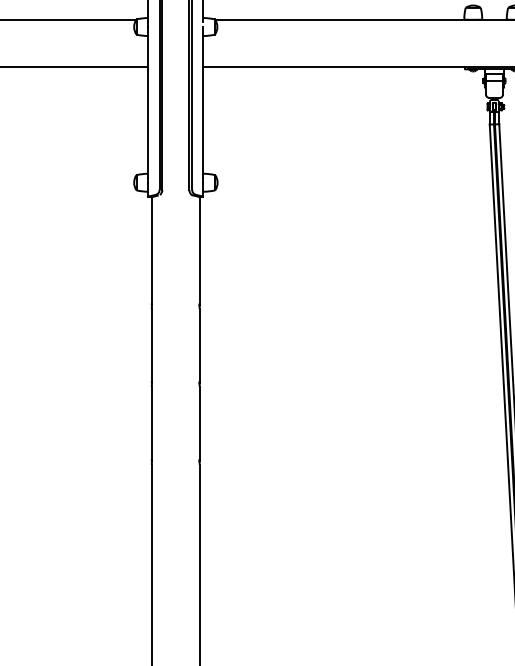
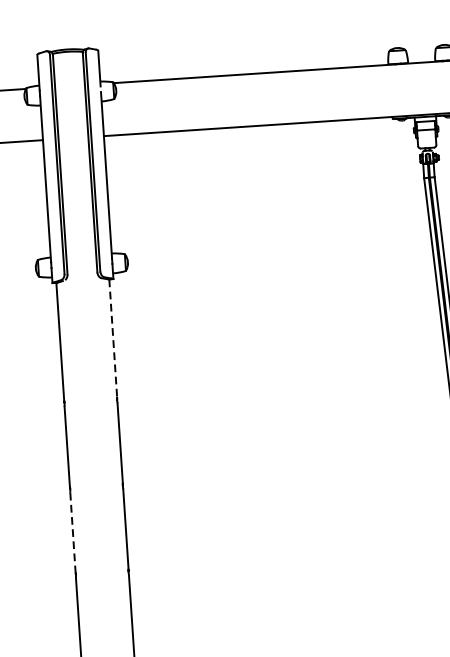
line: (199, 250) -> (112, 338), solid -> dashed
line: (151, 423) -> (72, 533), solid -> dashed

